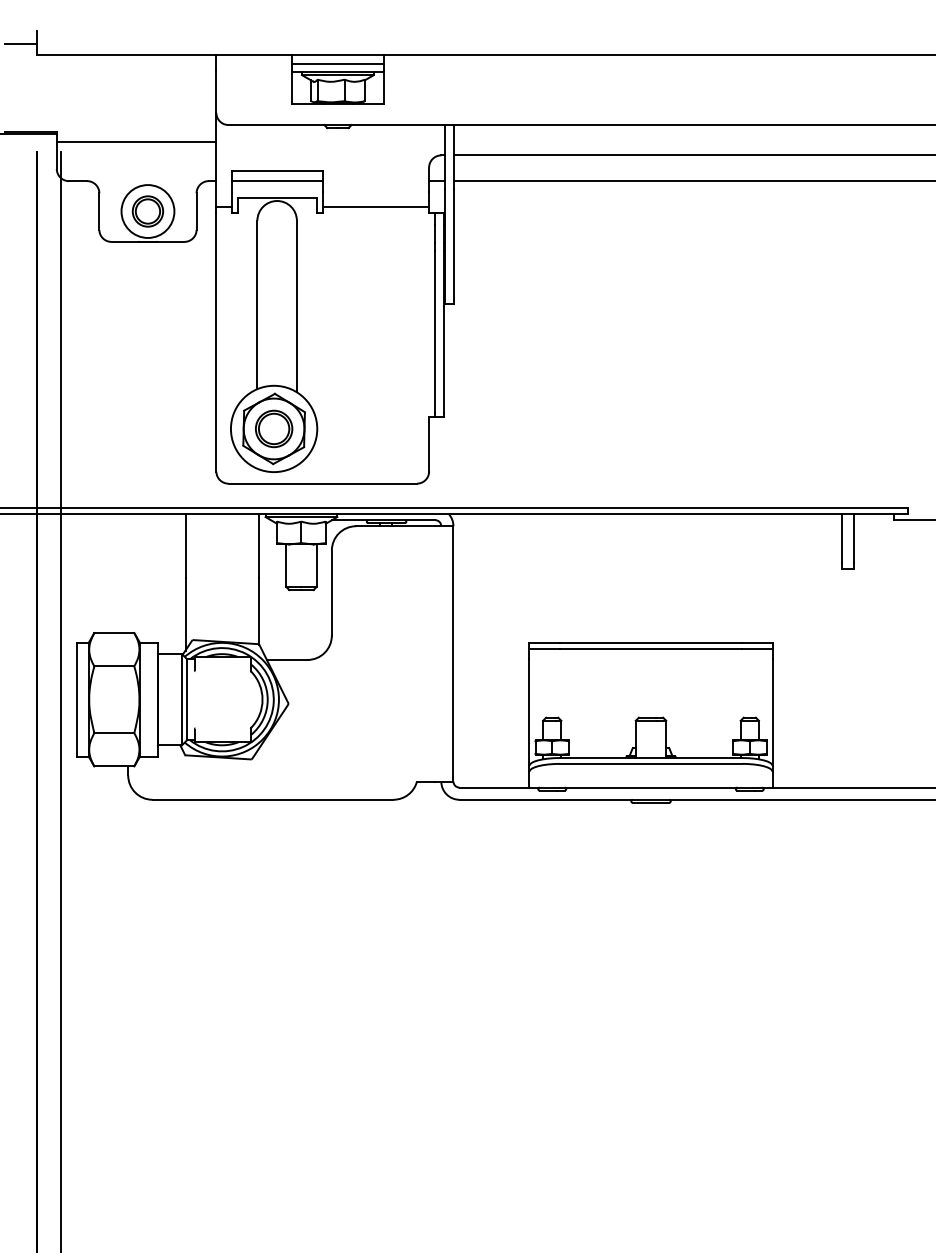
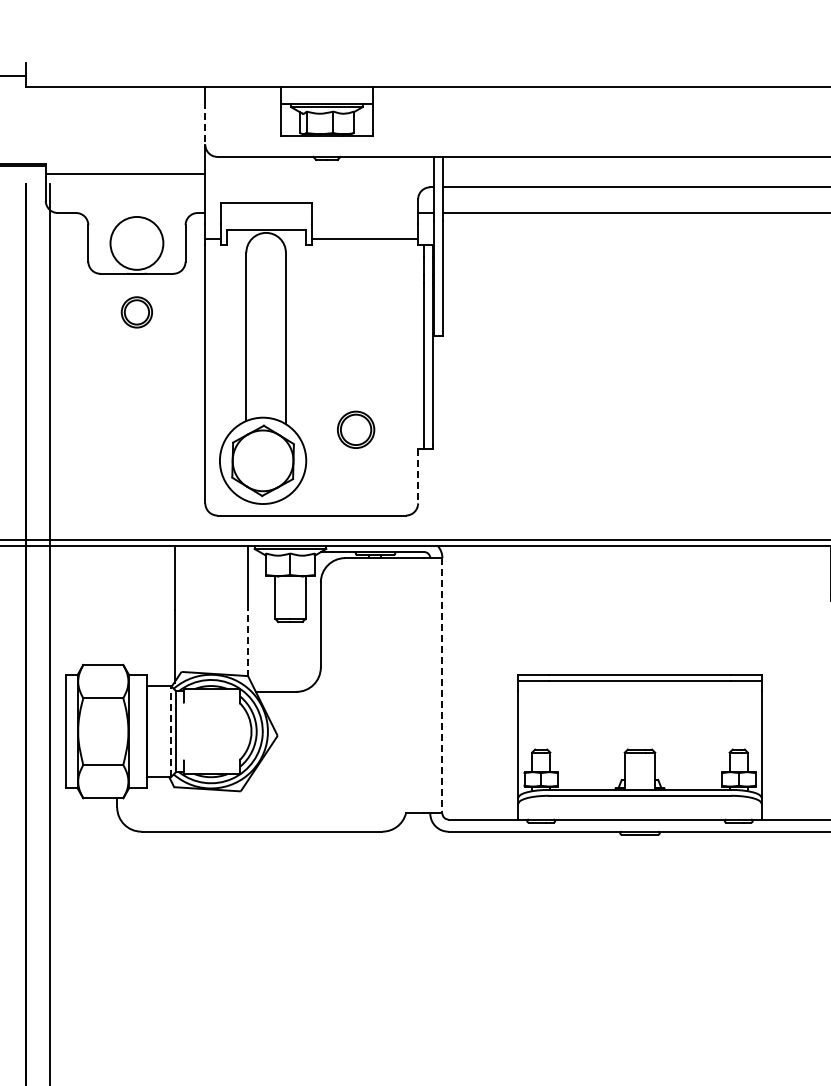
line: (337, 64) -> (326, 96), removed
line: (216, 92) -> (205, 124), solid -> dashed
line: (276, 181) -> (265, 213), removed
part: (147, 211) -> (136, 312), moved
part: (274, 428) -> (356, 429), moved
line: (429, 444) -> (418, 476), solid -> dashed
line: (258, 610) -> (247, 642), solid -> dashed
line: (453, 653) -> (442, 685), solid -> dashed
line: (182, 699) -> (171, 731), solid -> dashed

